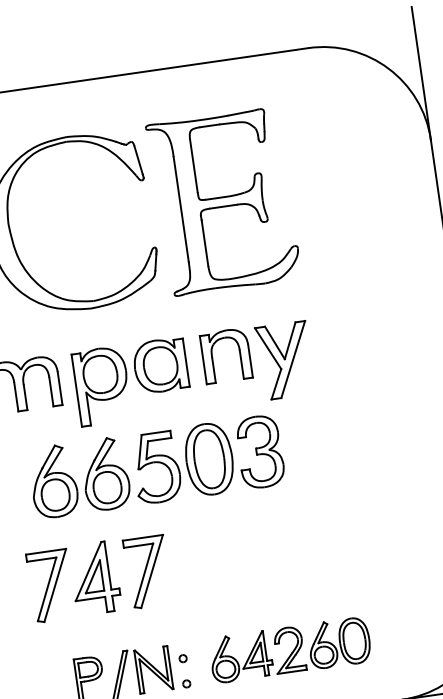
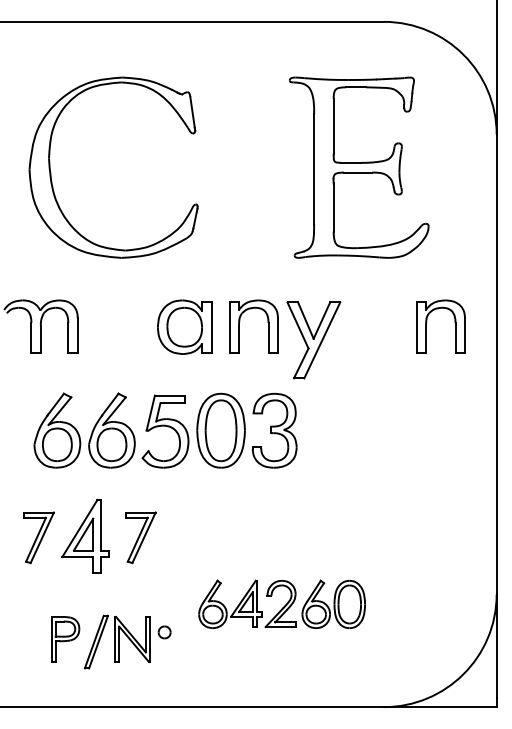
part: (224, 201) -> (359, 167), moved
part: (390, 328) -> (427, 322), added
part: (102, 385) -> (121, 338), removed
part: (147, 571) -> (140, 537), size x0.7
part: (51, 585) -> (39, 537), size x0.7
part: (289, 650) -> (281, 604), moved
part: (182, 658) -> (163, 631), size x1.6
part: (185, 683) -> (163, 658), removed

